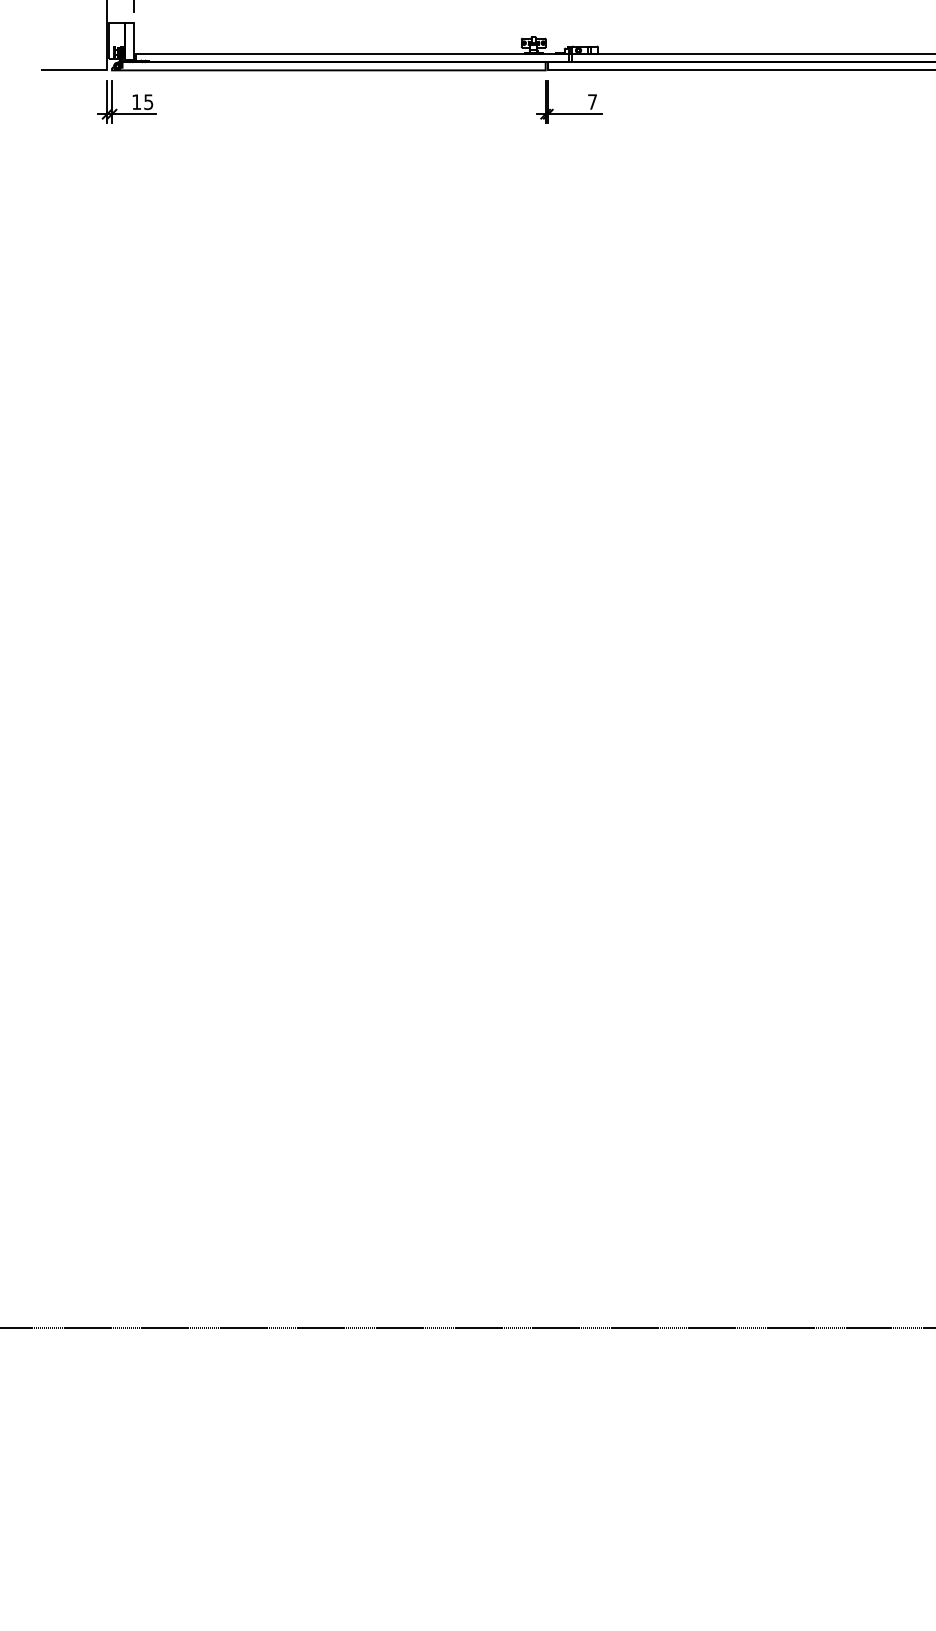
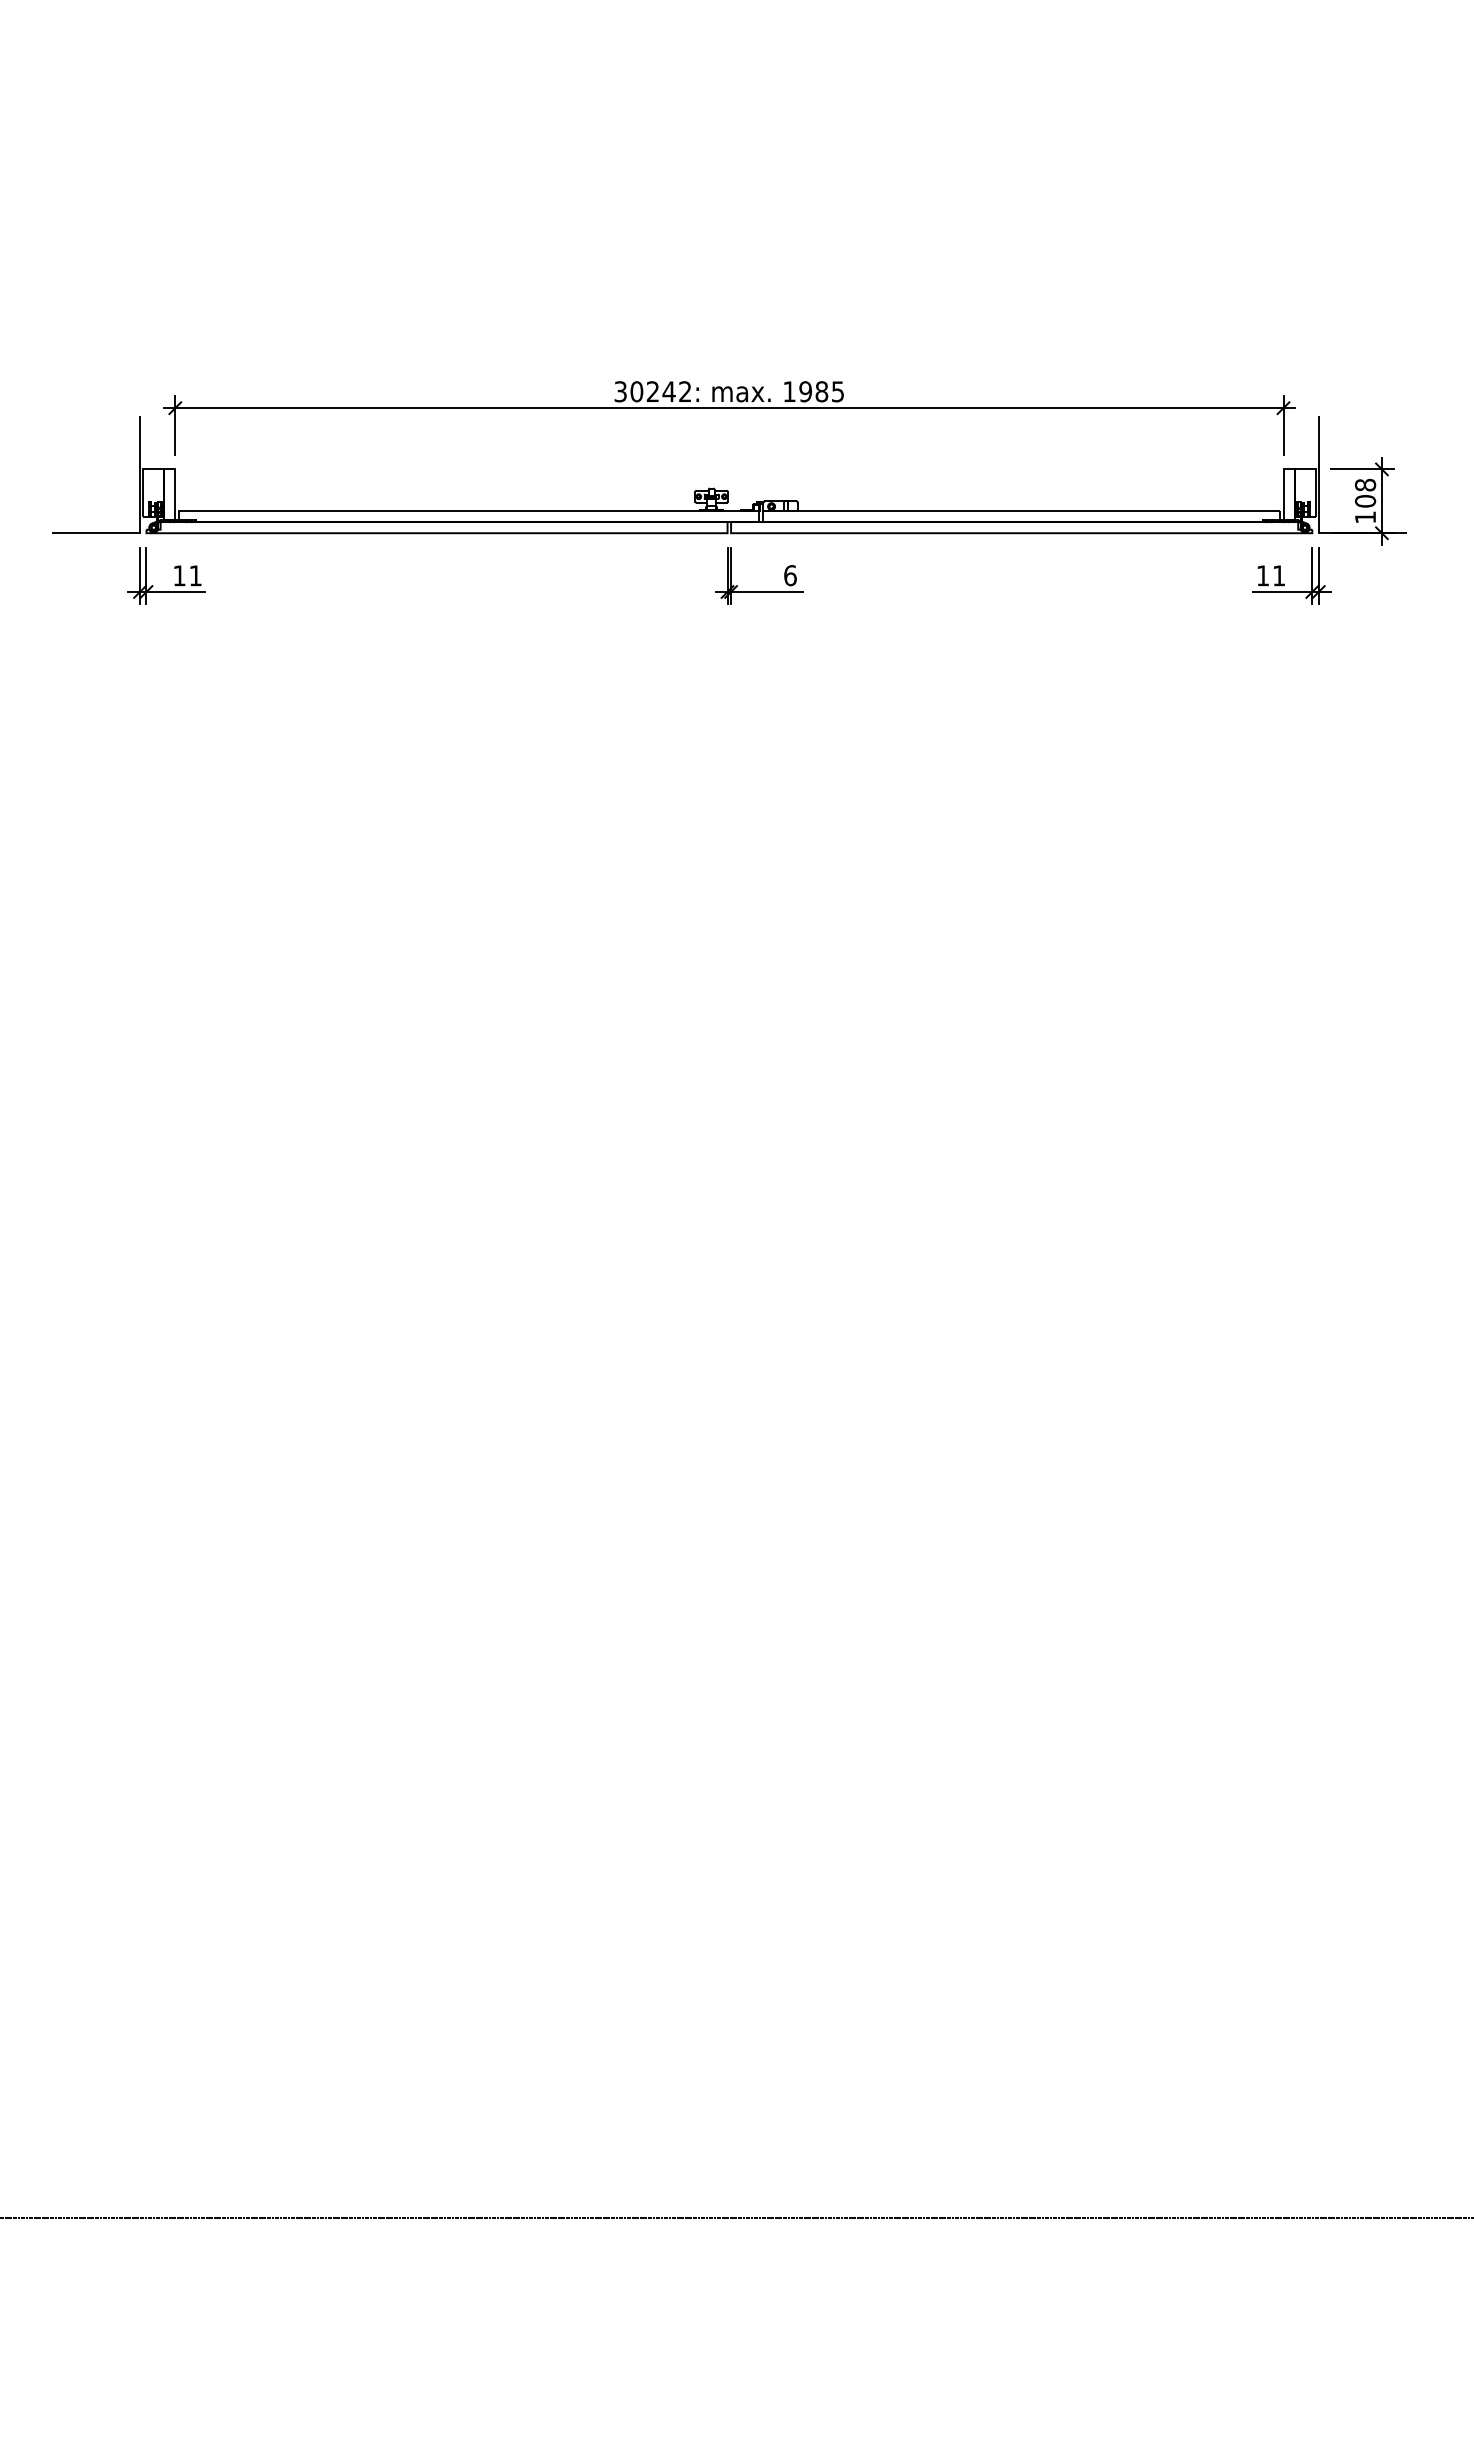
text: (148, 101) -> (195, 575), 15 -> 11
text: (592, 101) -> (790, 575), 7 -> 6

